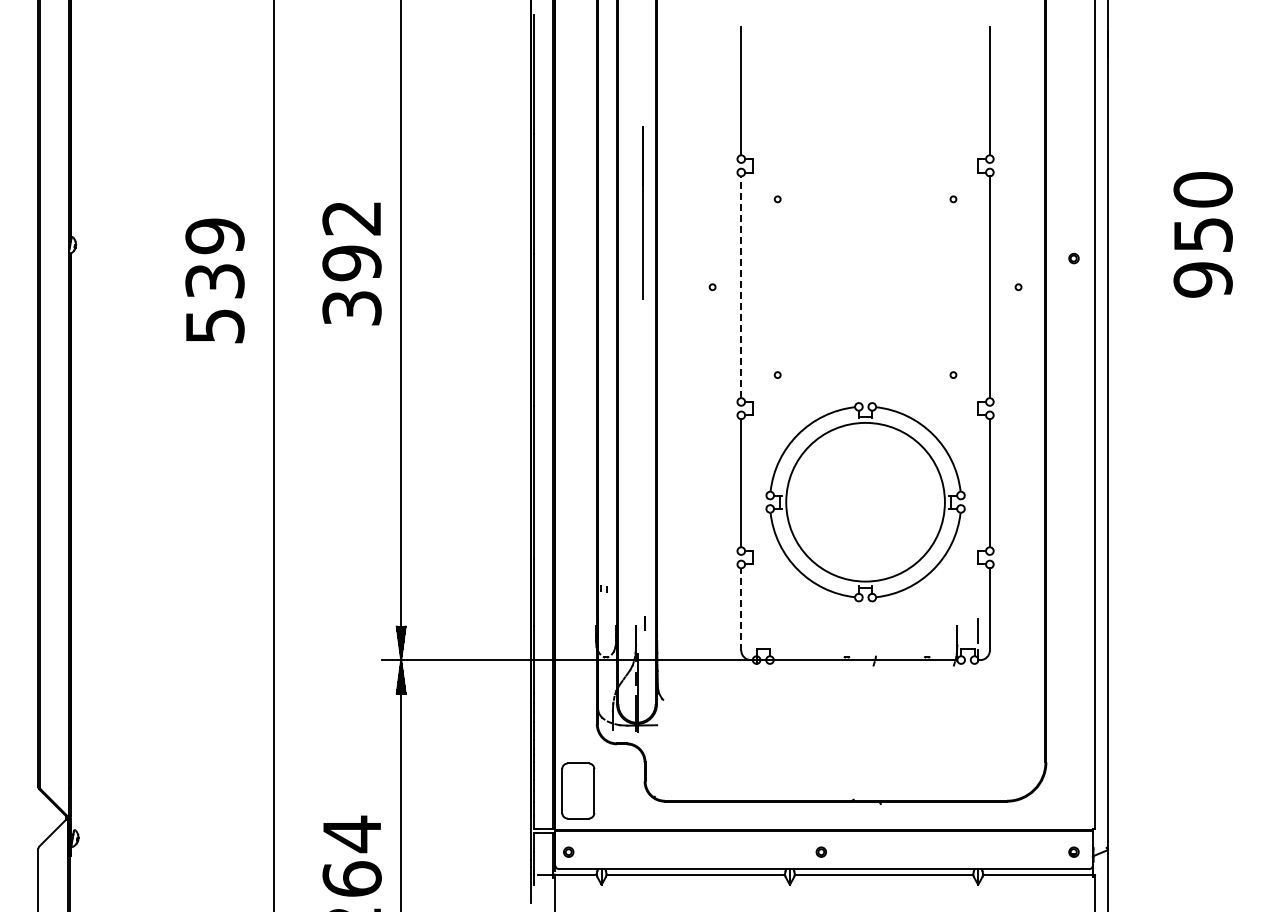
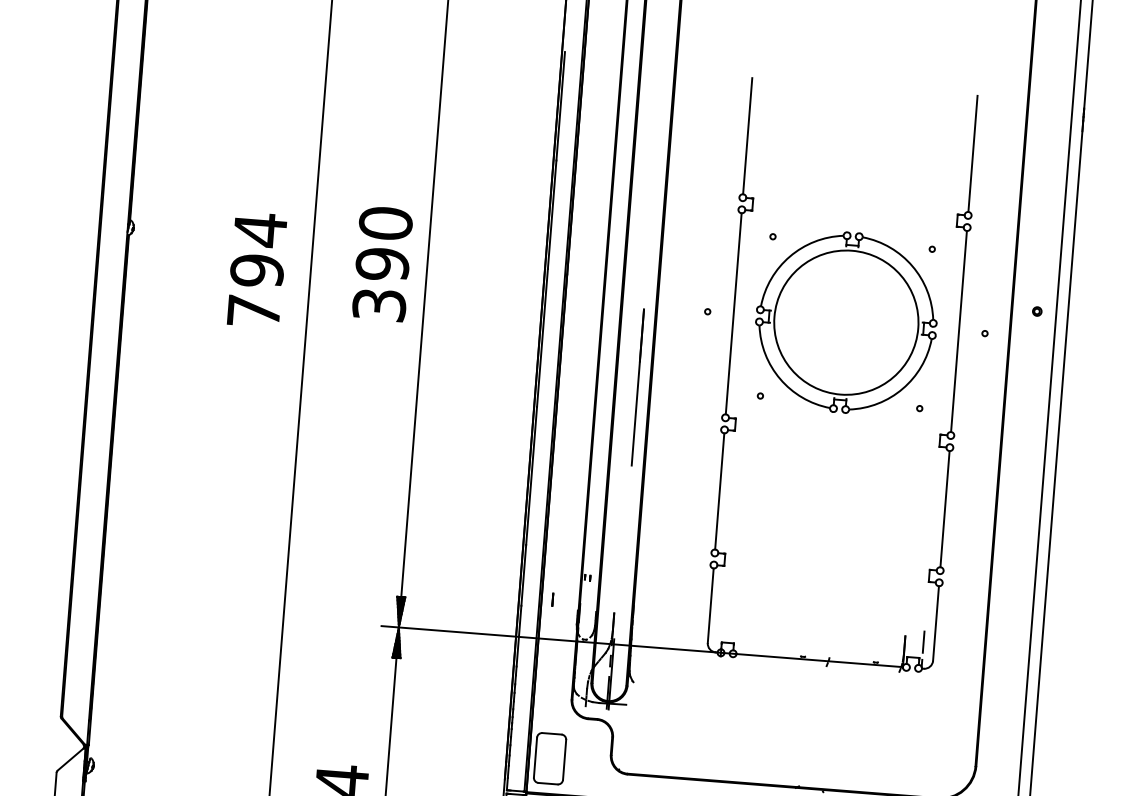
line: (642, 212) -> (637, 386), moved
text: (351, 217) -> (385, 222), 392 -> 390
text: (214, 280) -> (256, 270), 539 -> 794
line: (741, 287) -> (733, 314), dashed -> solid
part: (865, 502) -> (846, 322), moved
line: (741, 608) -> (710, 604), dashed -> solid
line: (644, 623) -> (552, 599), moved

